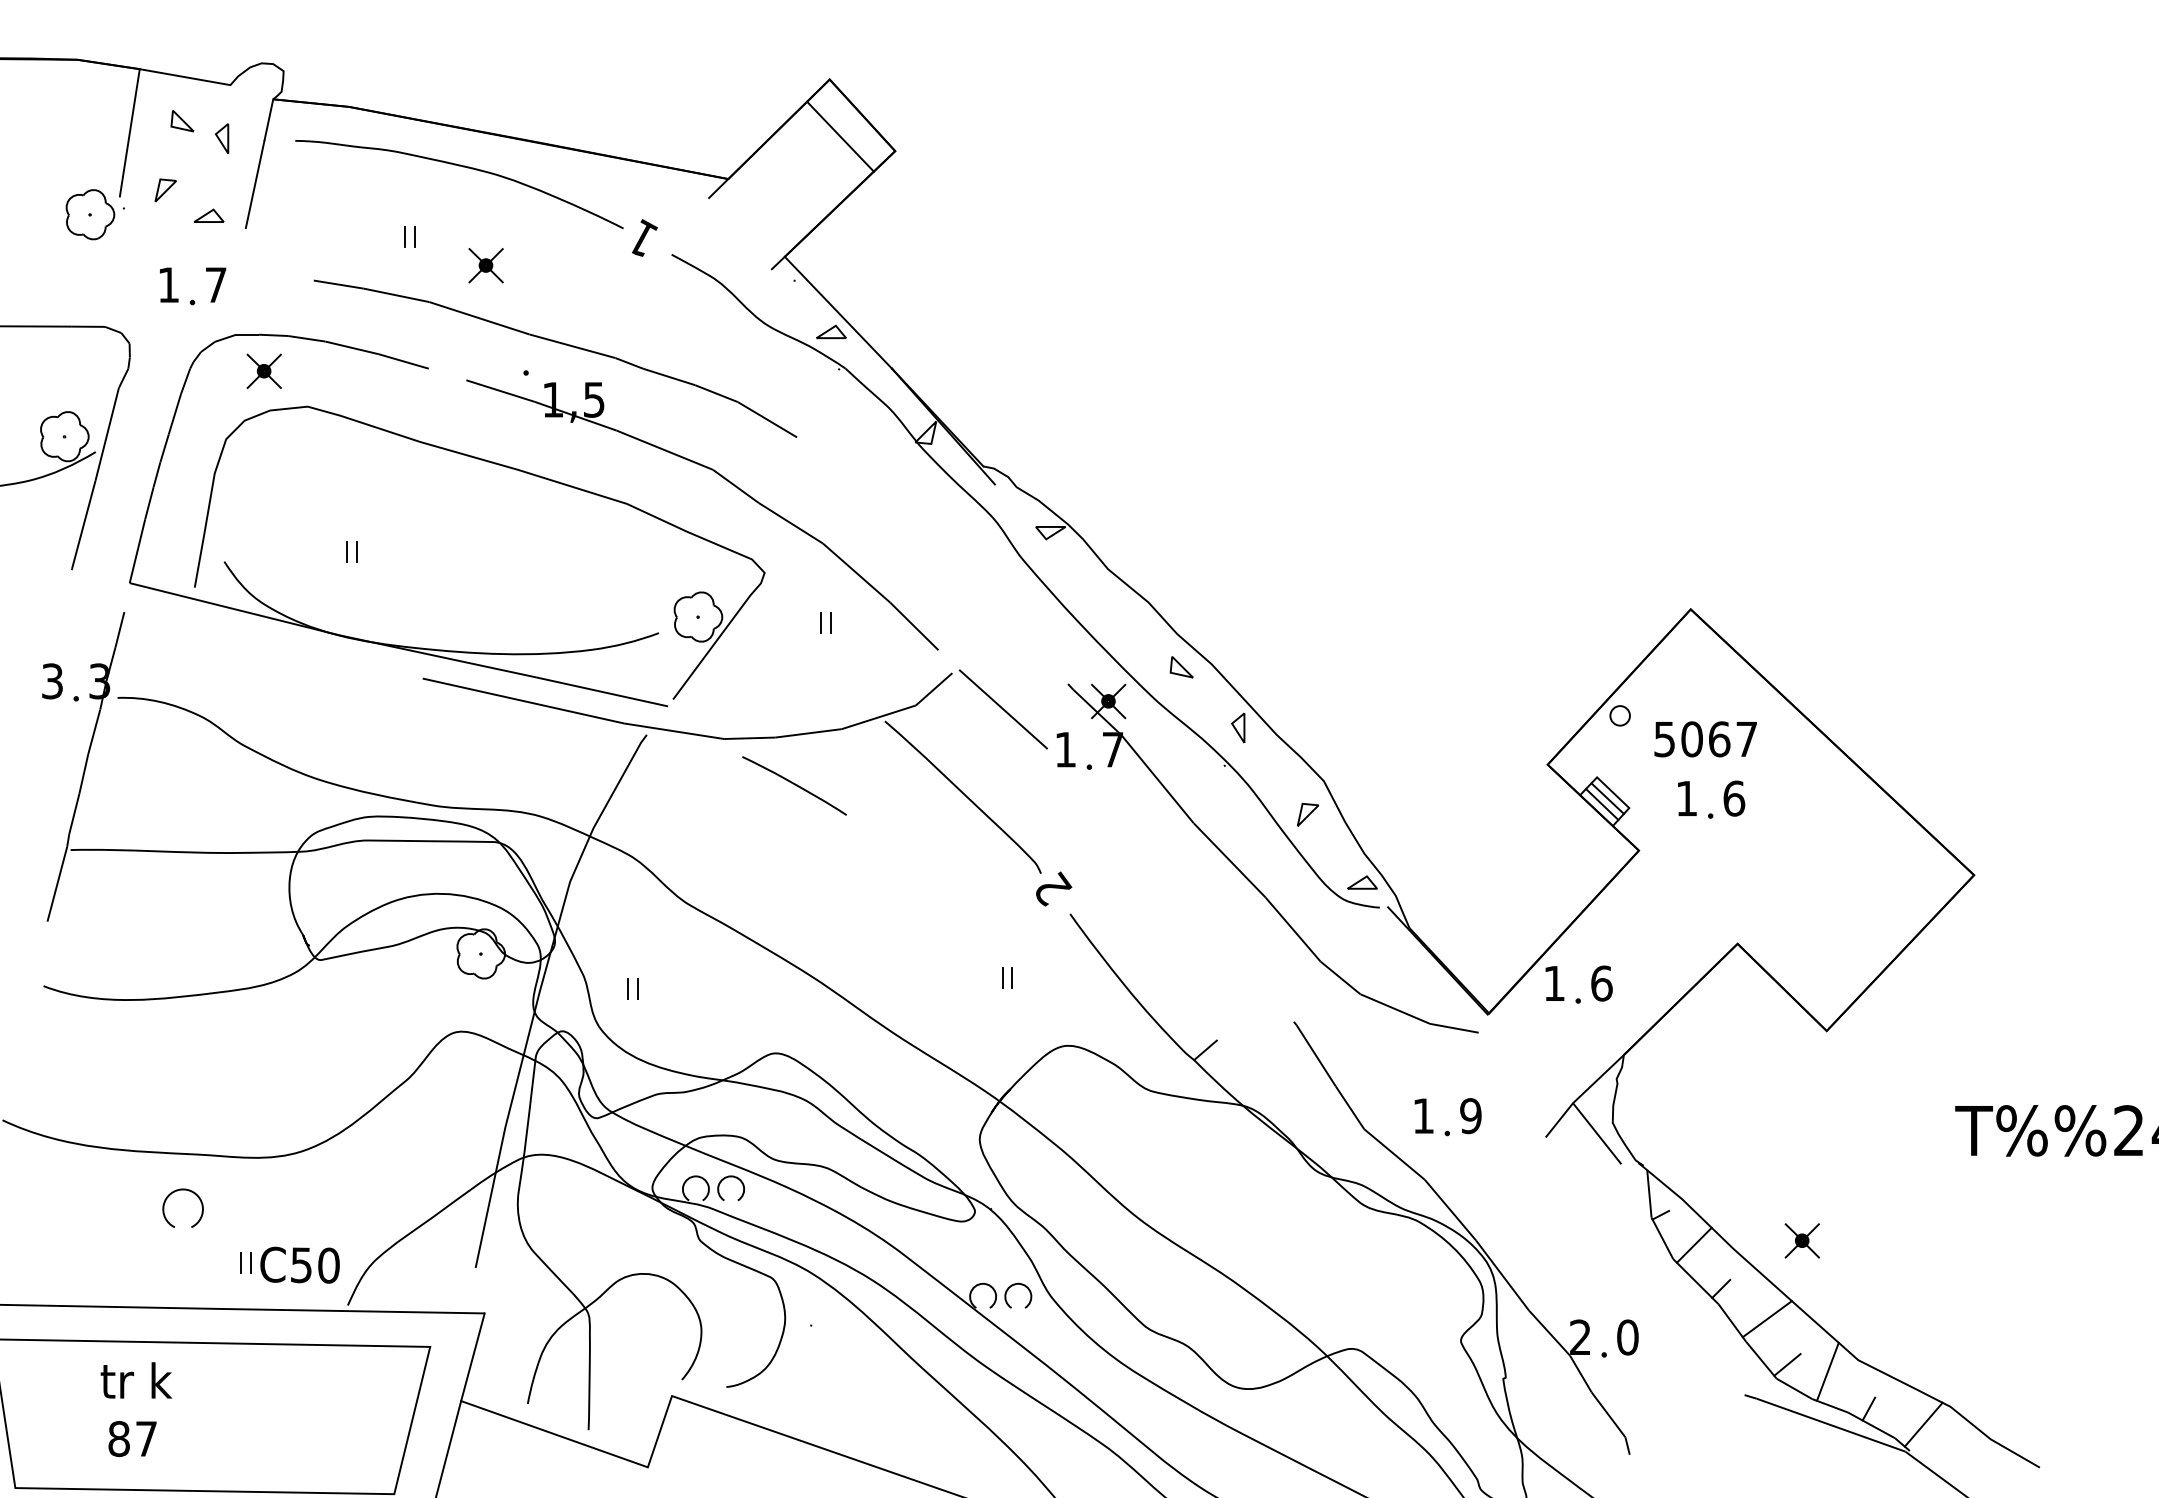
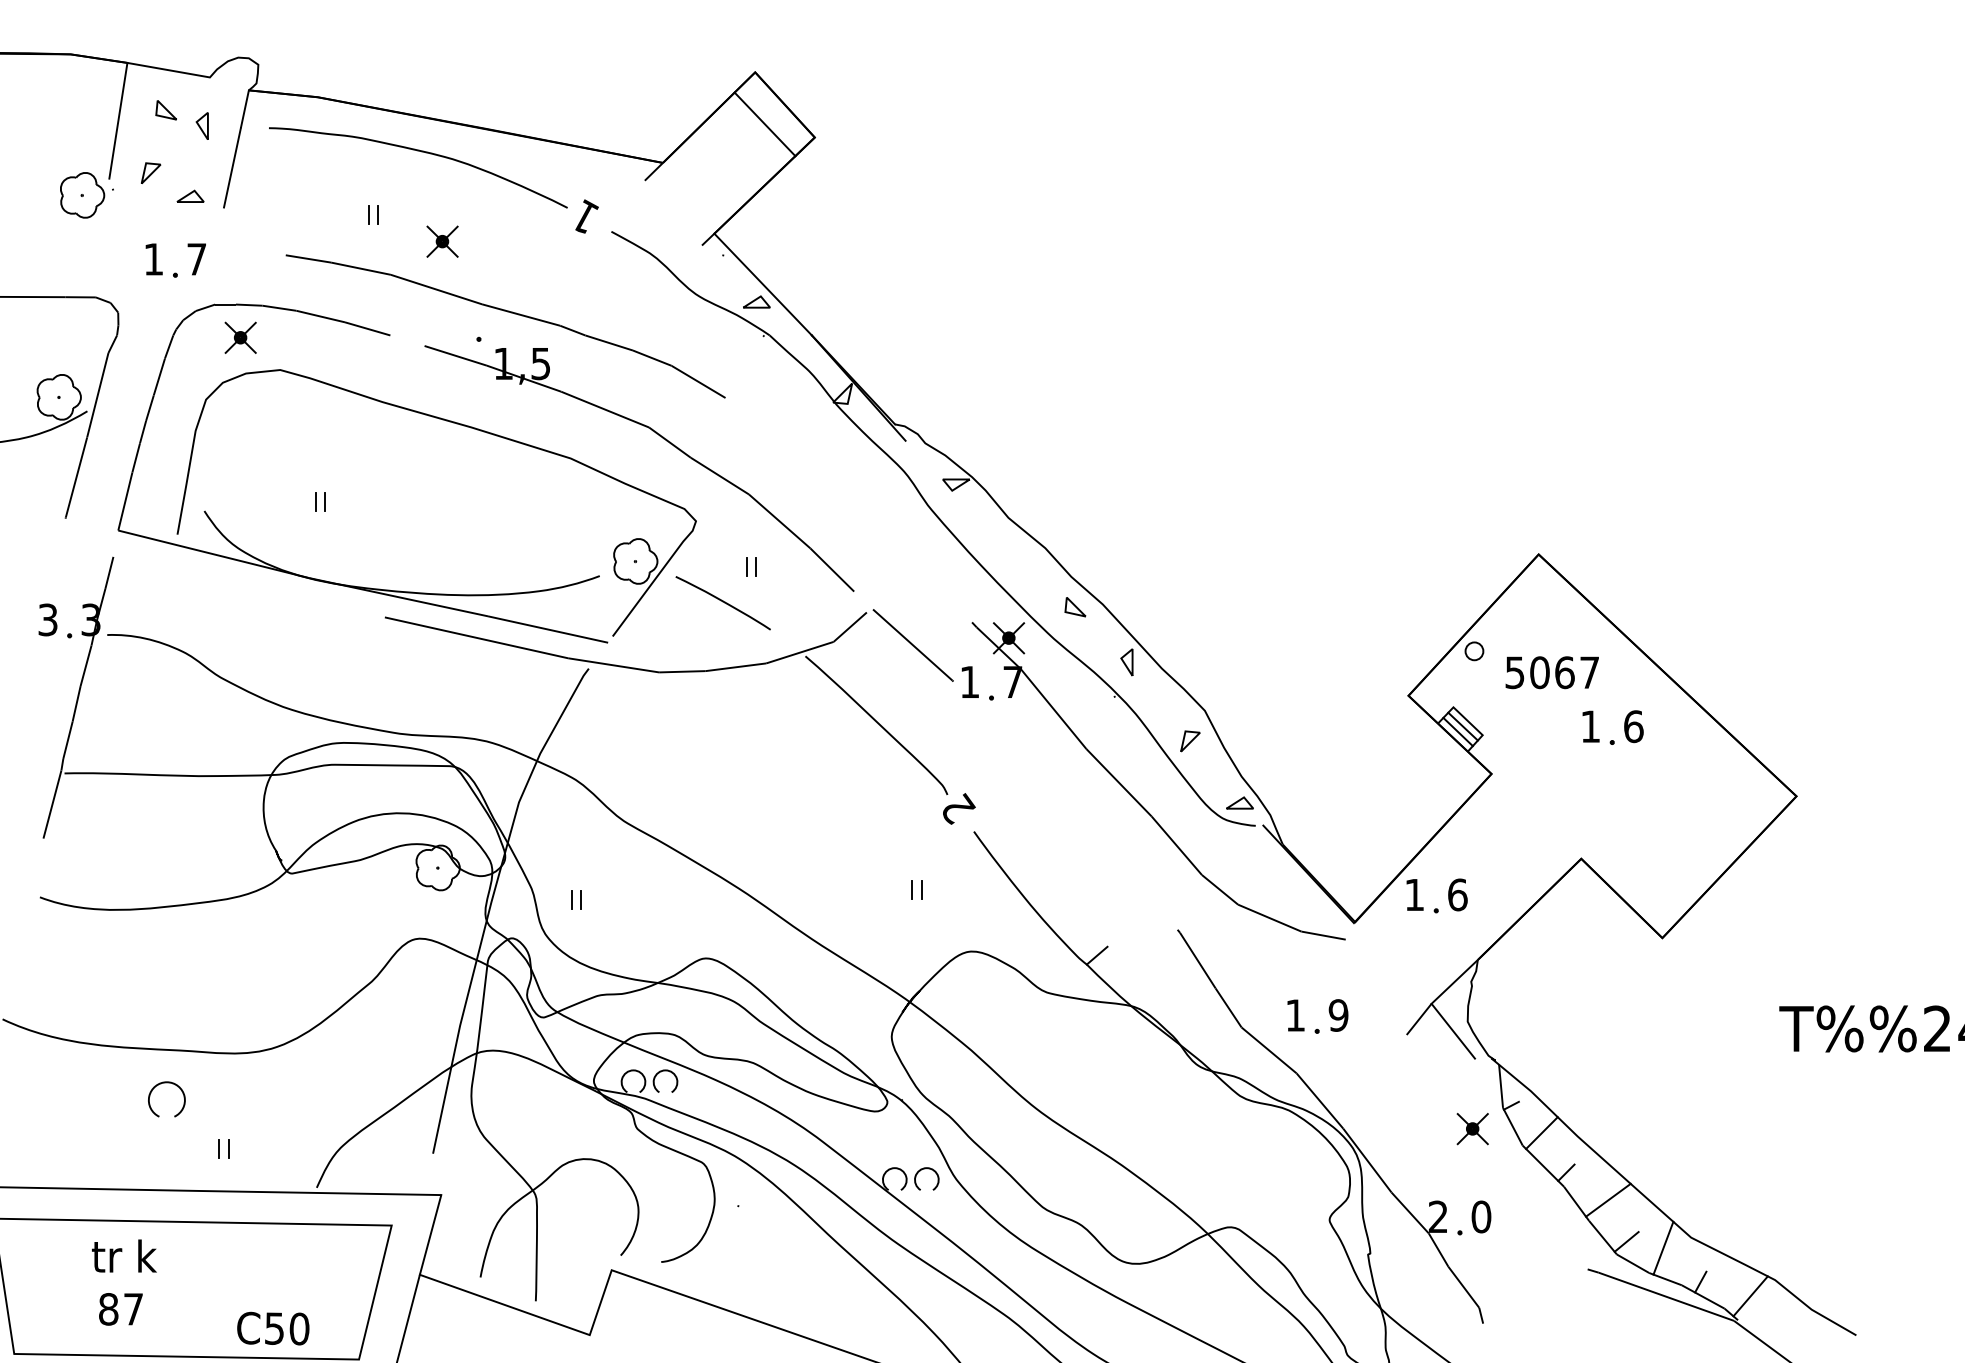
curve: (794, 785) -> (723, 602), moved
part: (1723, 799) -> (1623, 727), moved
part: (1801, 1240) -> (1472, 1128), moved
text: (299, 1264) -> (272, 1327), moved

